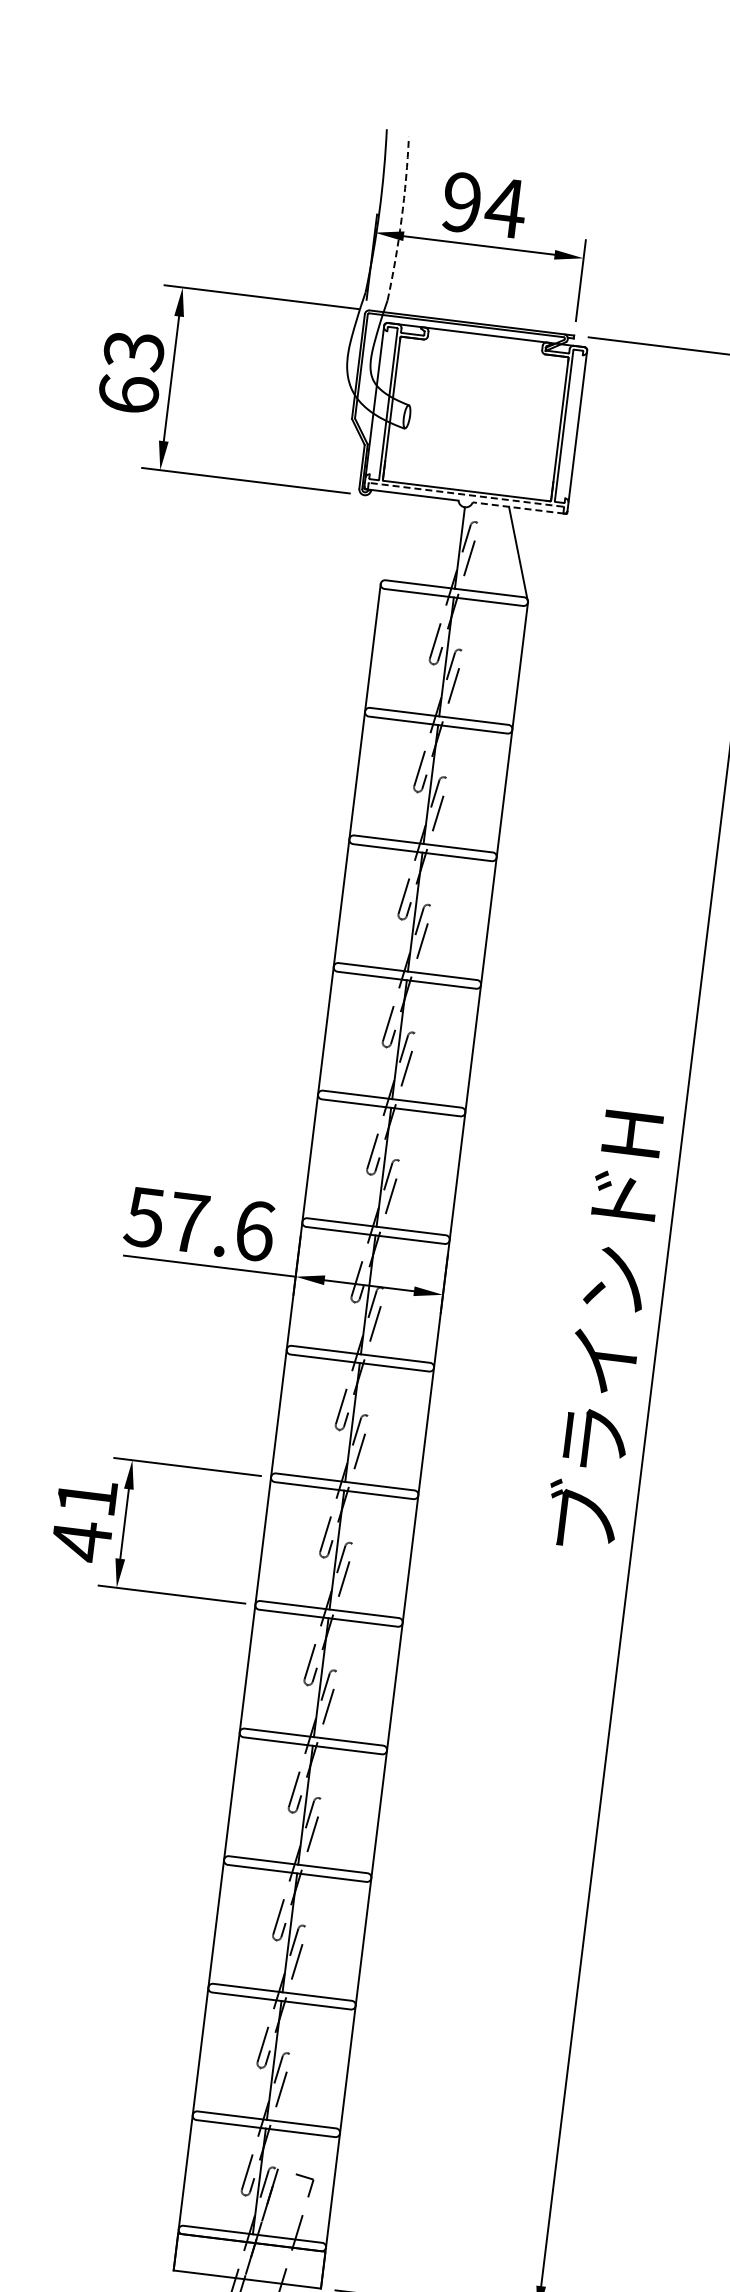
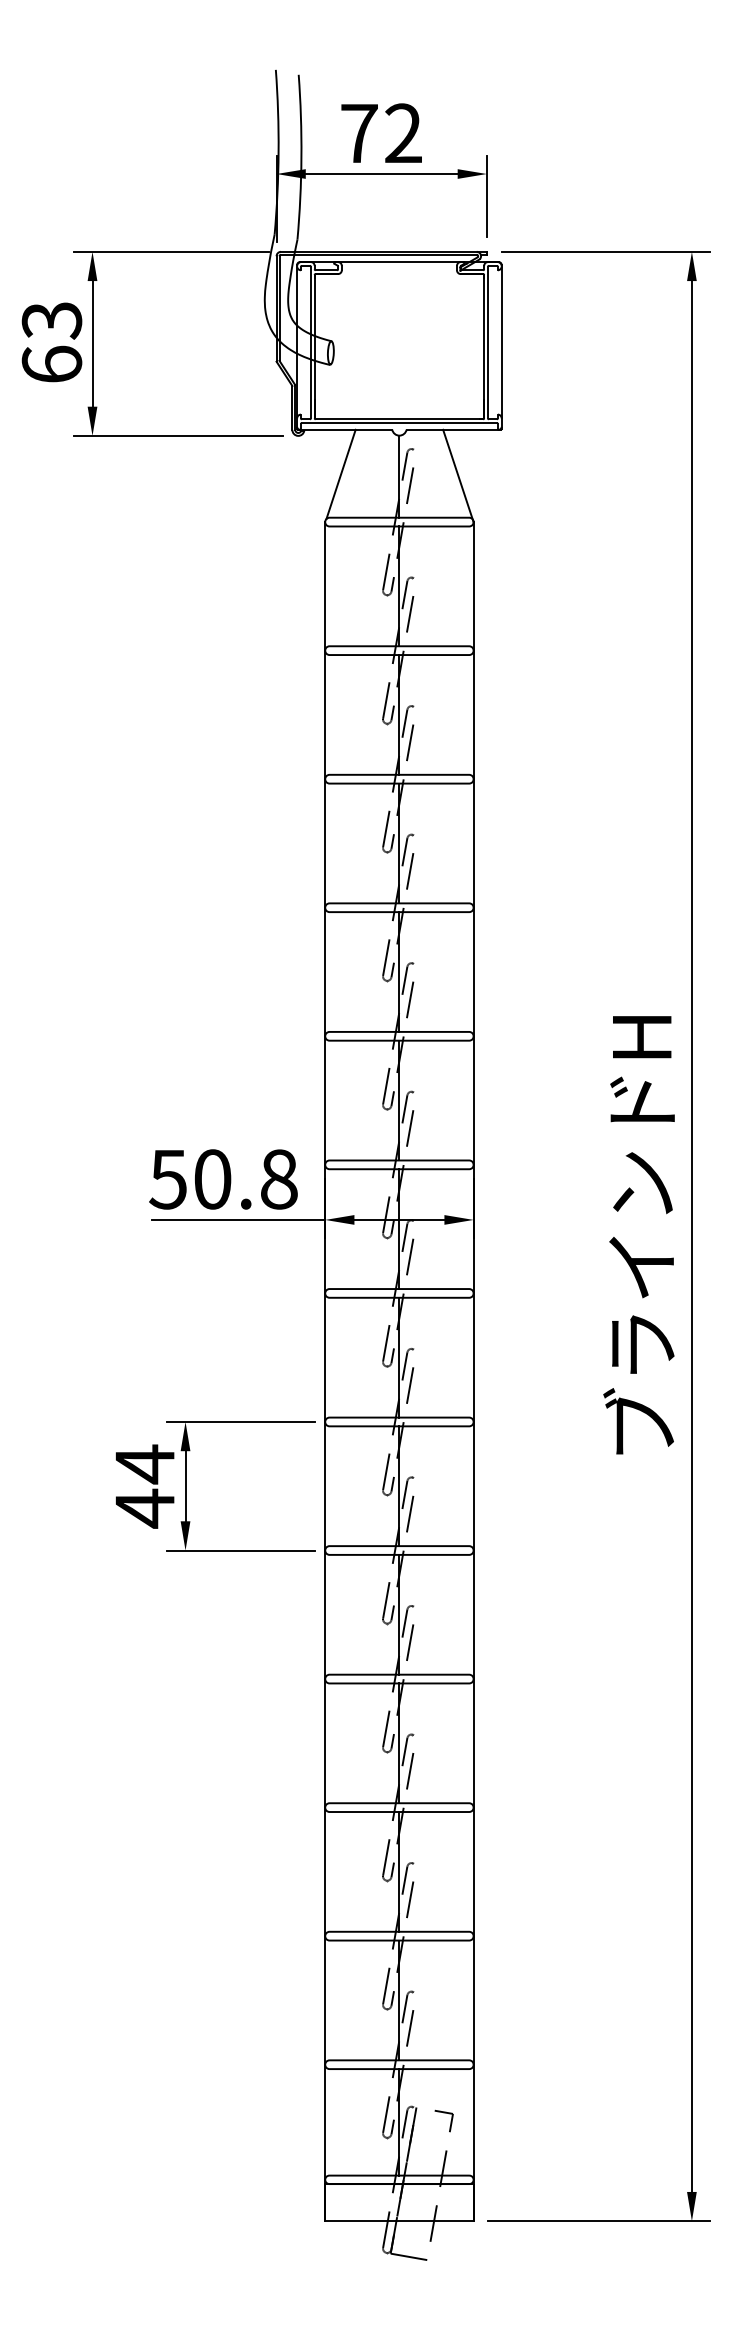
text: (484, 205) -> (382, 133), 94 -> 72
arc: (401, 219) -> (301, 157), dashed -> solid
line: (466, 495) -> (399, 423), dashed -> solid
line: (518, 507) -> (452, 429), dashed -> solid
line: (401, 538) -> (340, 474), added
text: (222, 1226) -> (246, 1179), 57.6 -> 50.8
text: (86, 1497) -> (144, 1464), 41 -> 44

